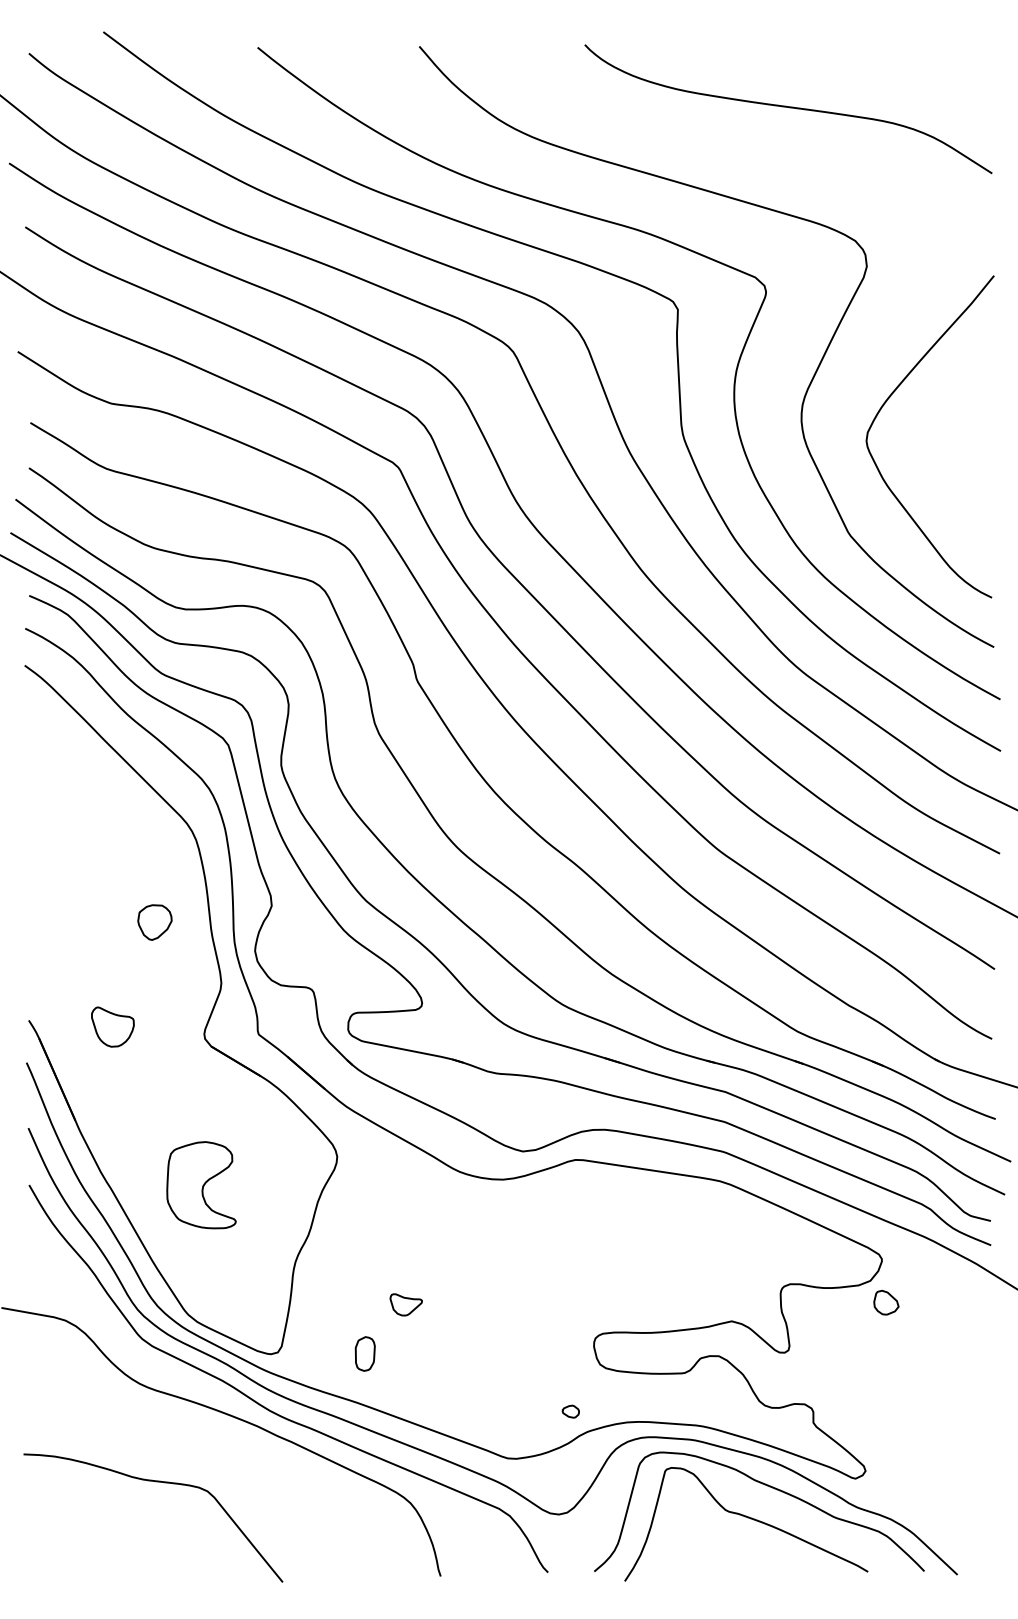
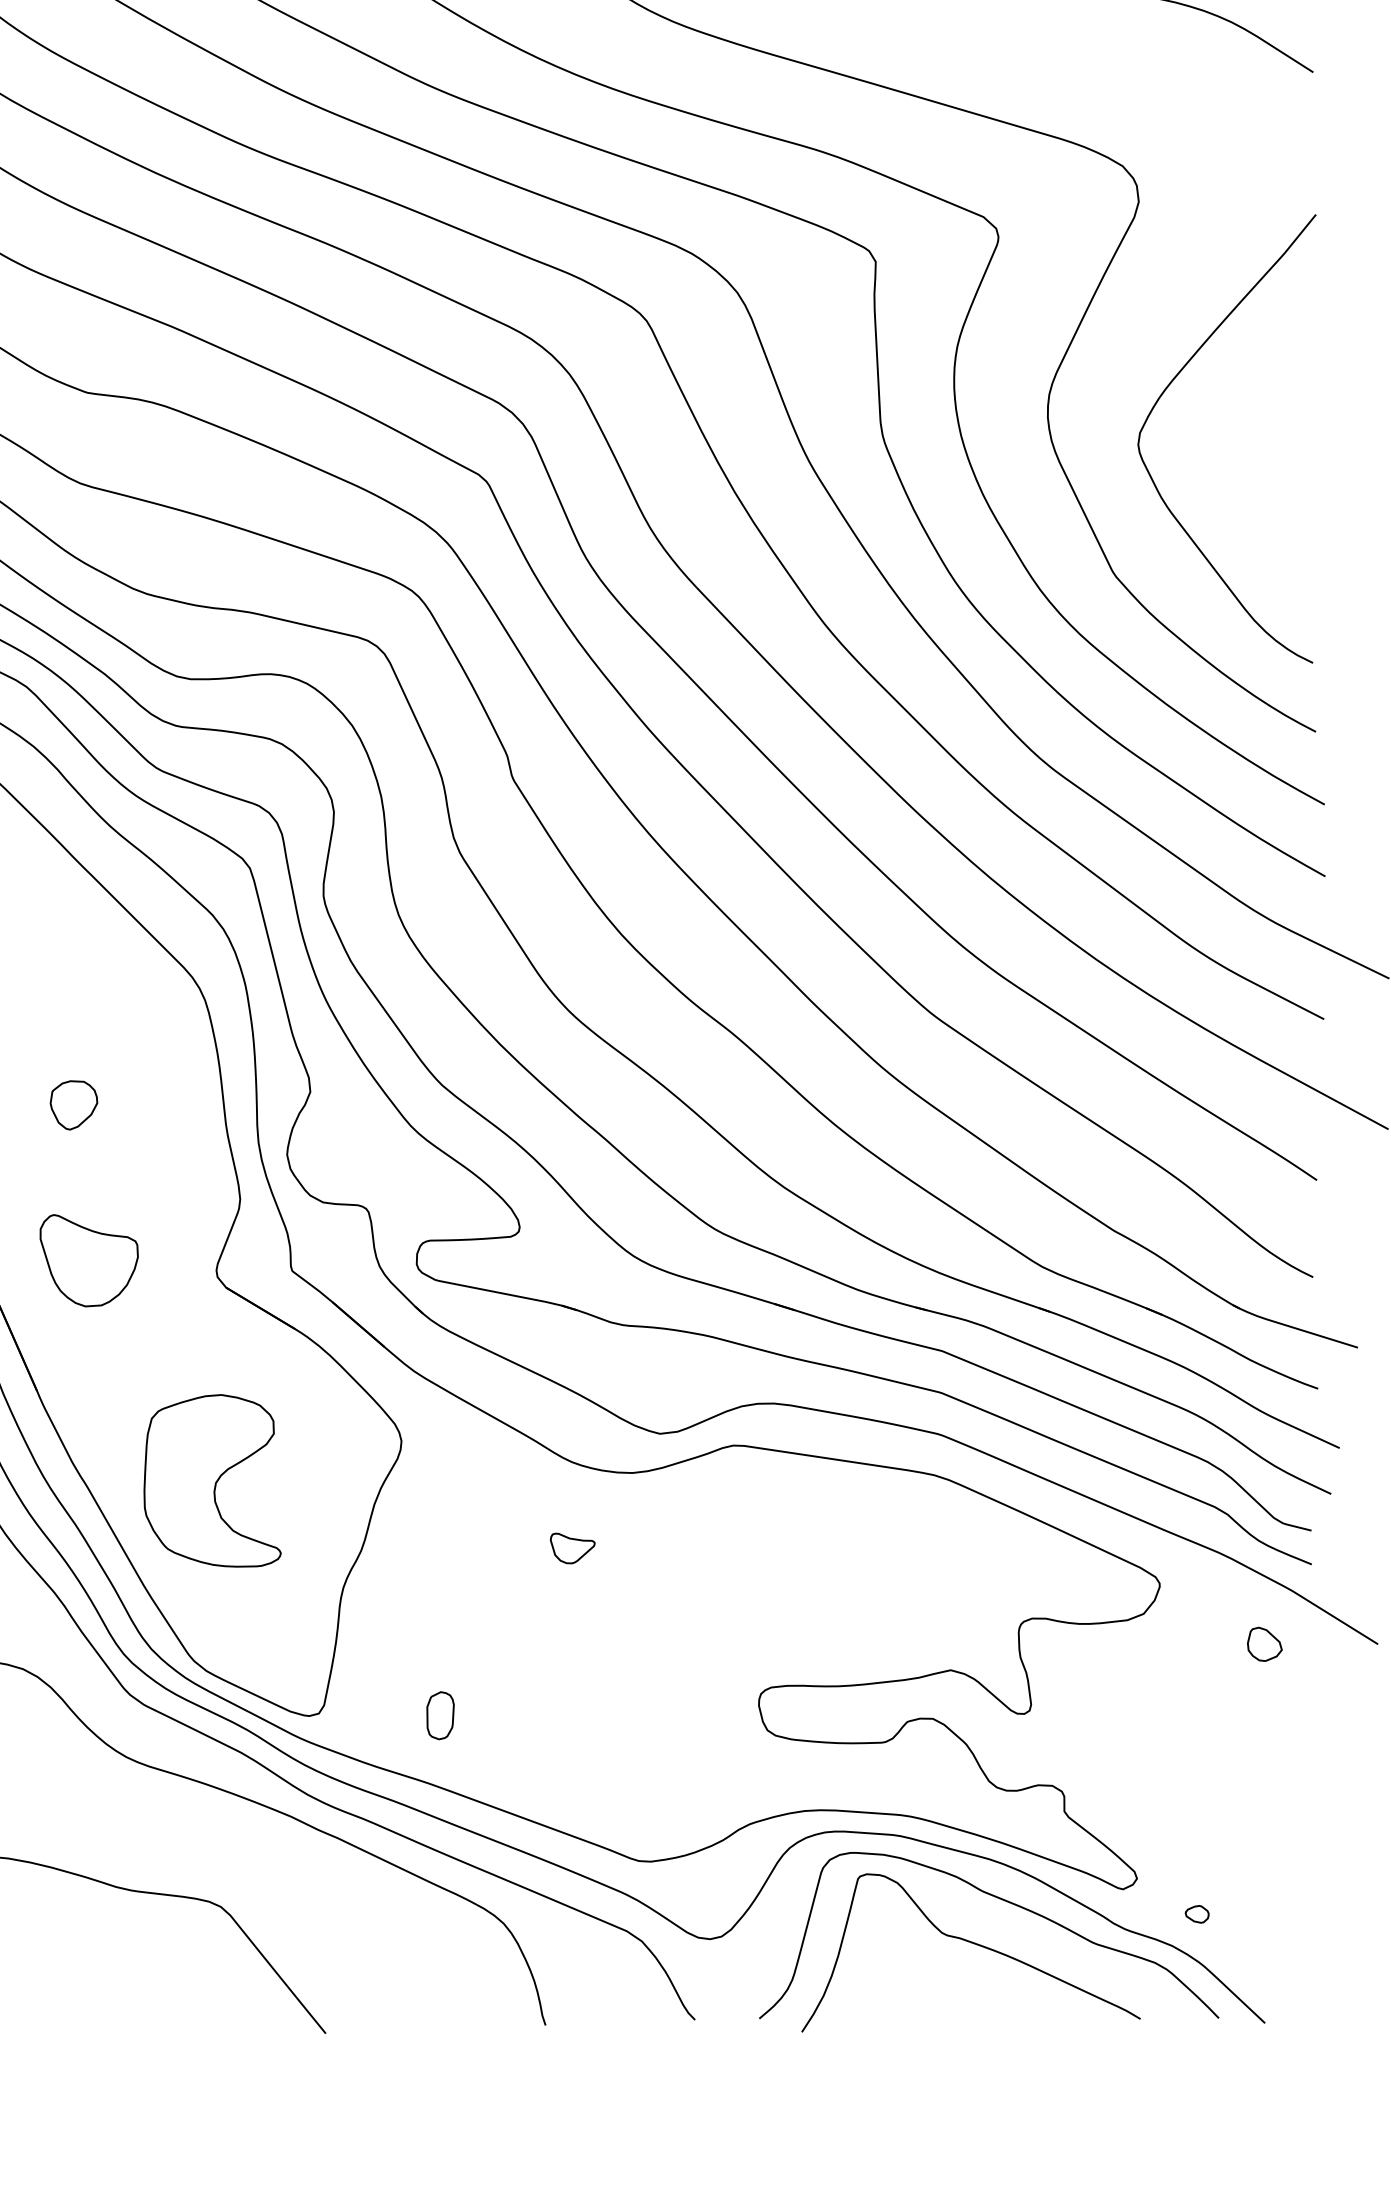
part: (154, 922) -> (73, 1105), moved
part: (112, 1026) -> (88, 1259), size x1.67
part: (201, 1184) -> (212, 1479), size x1.43
part: (886, 1302) -> (1264, 1644), moved
part: (405, 1304) -> (571, 1547), moved
part: (570, 1411) -> (1196, 1914), moved

